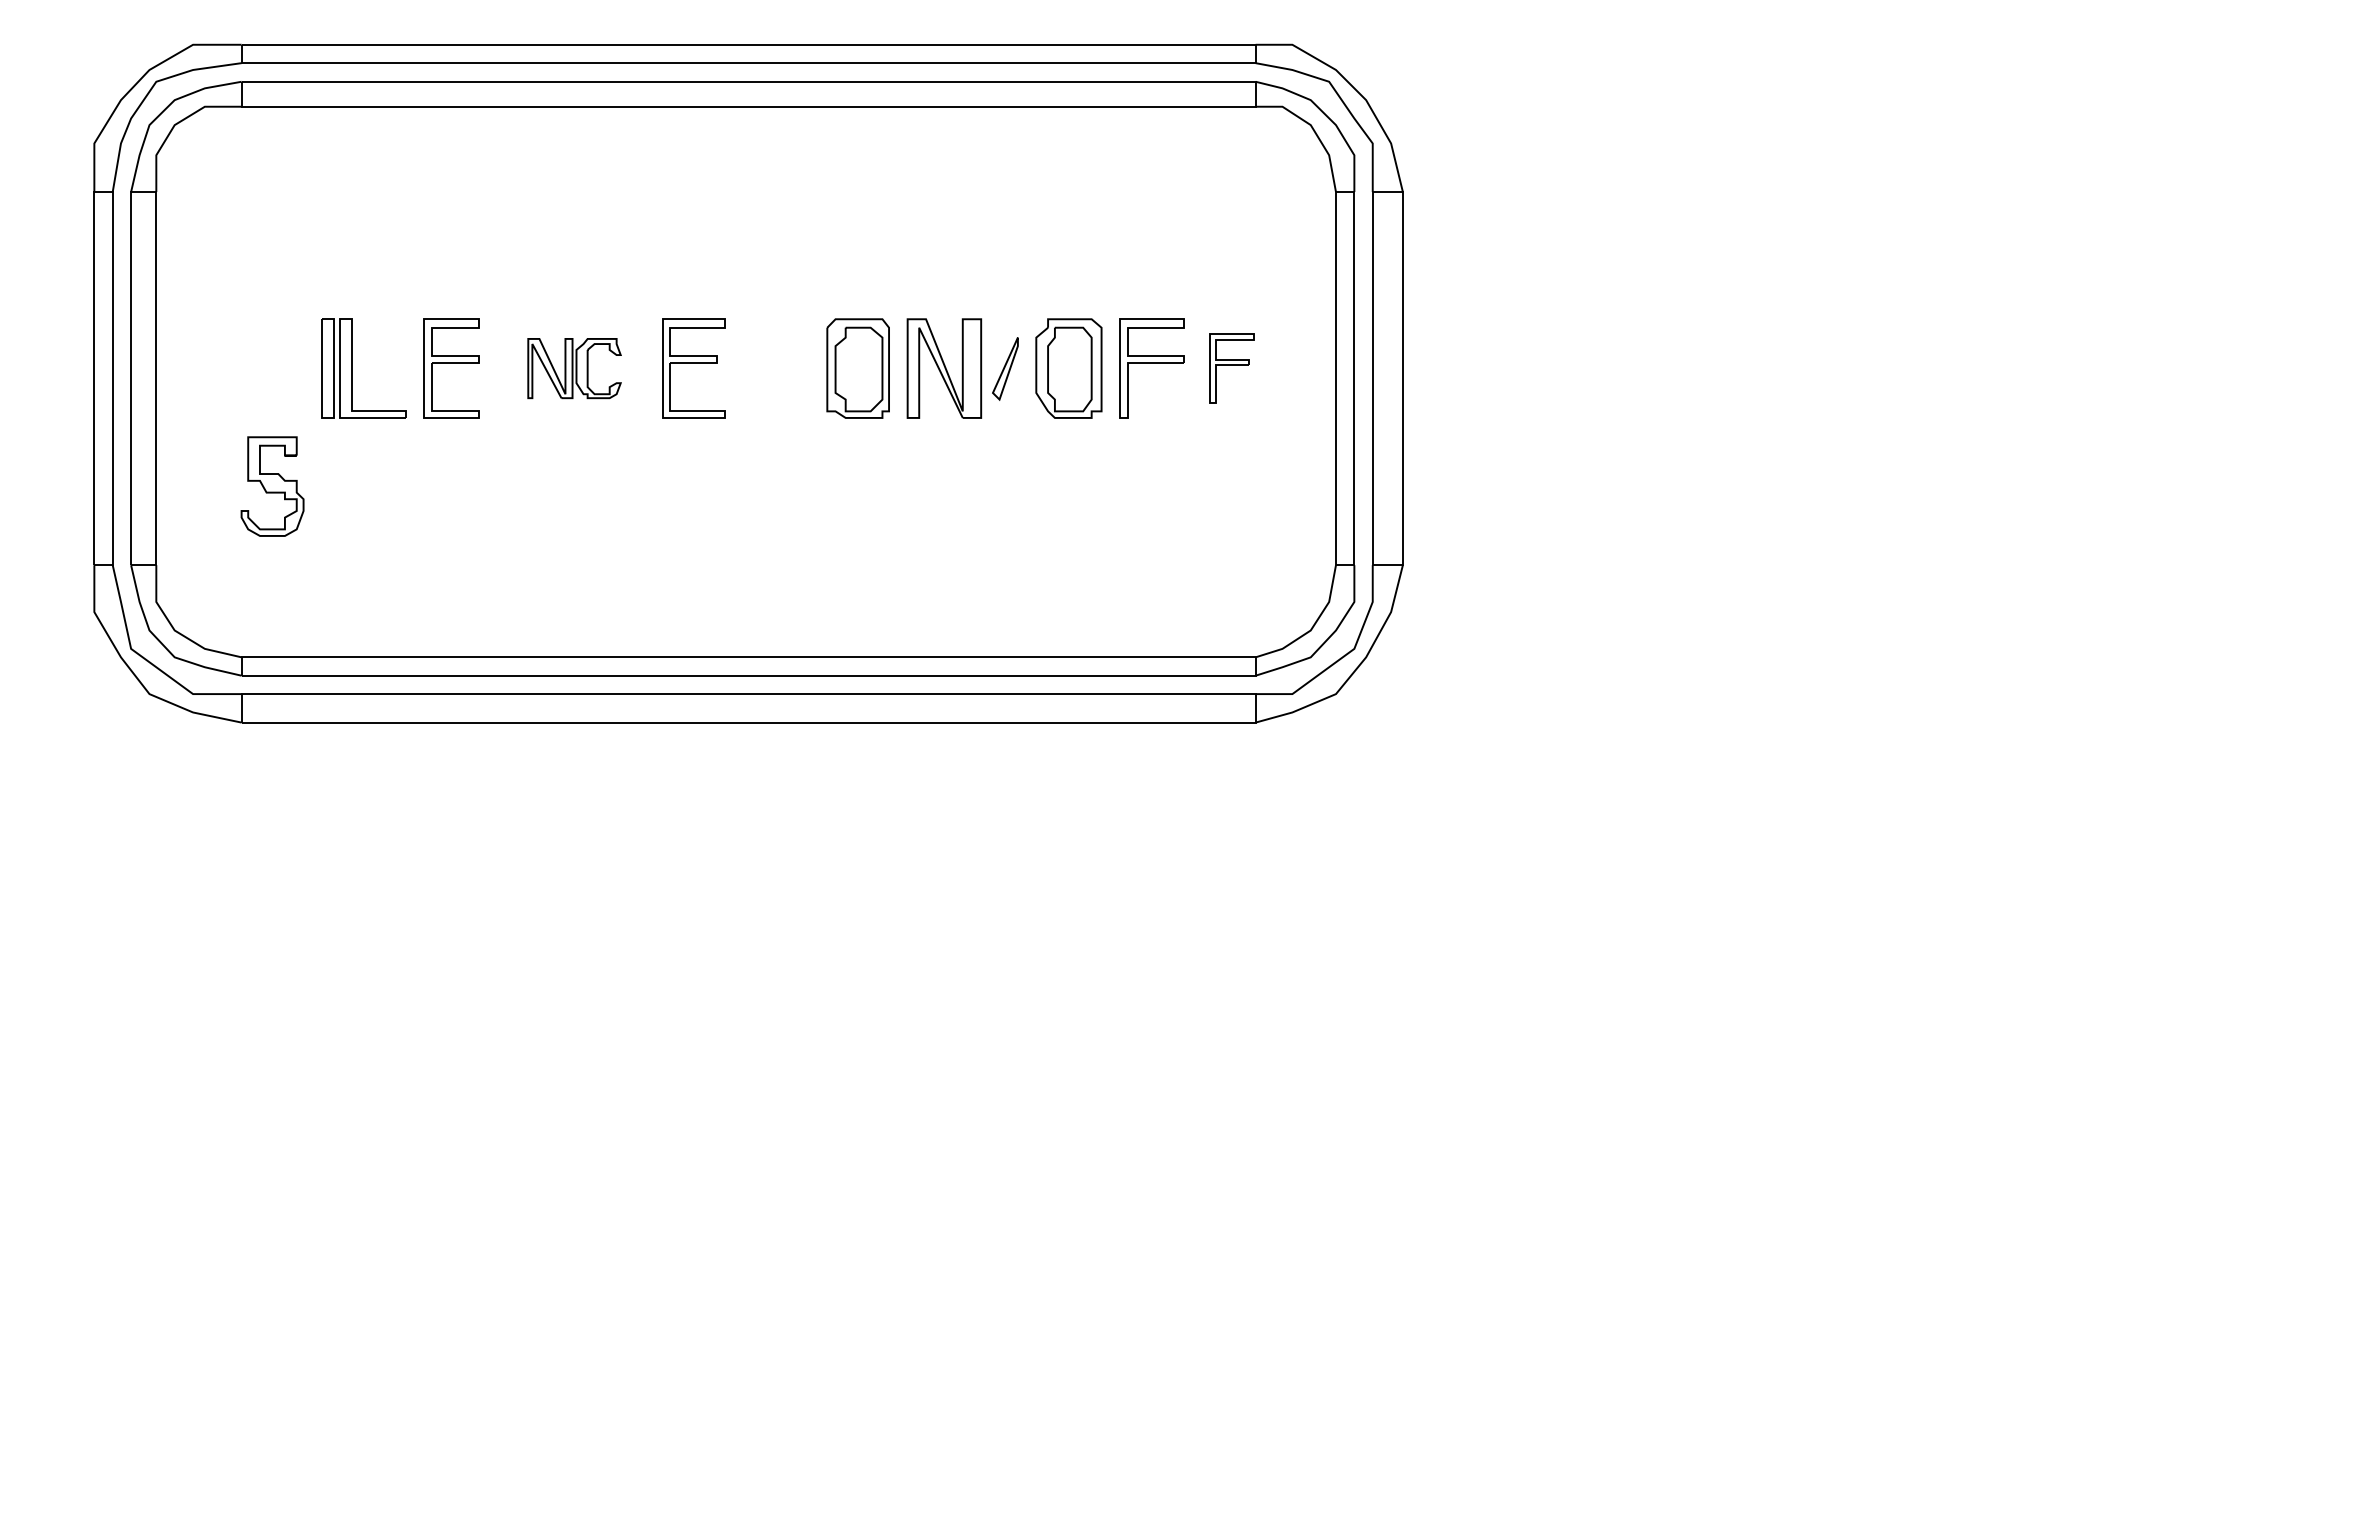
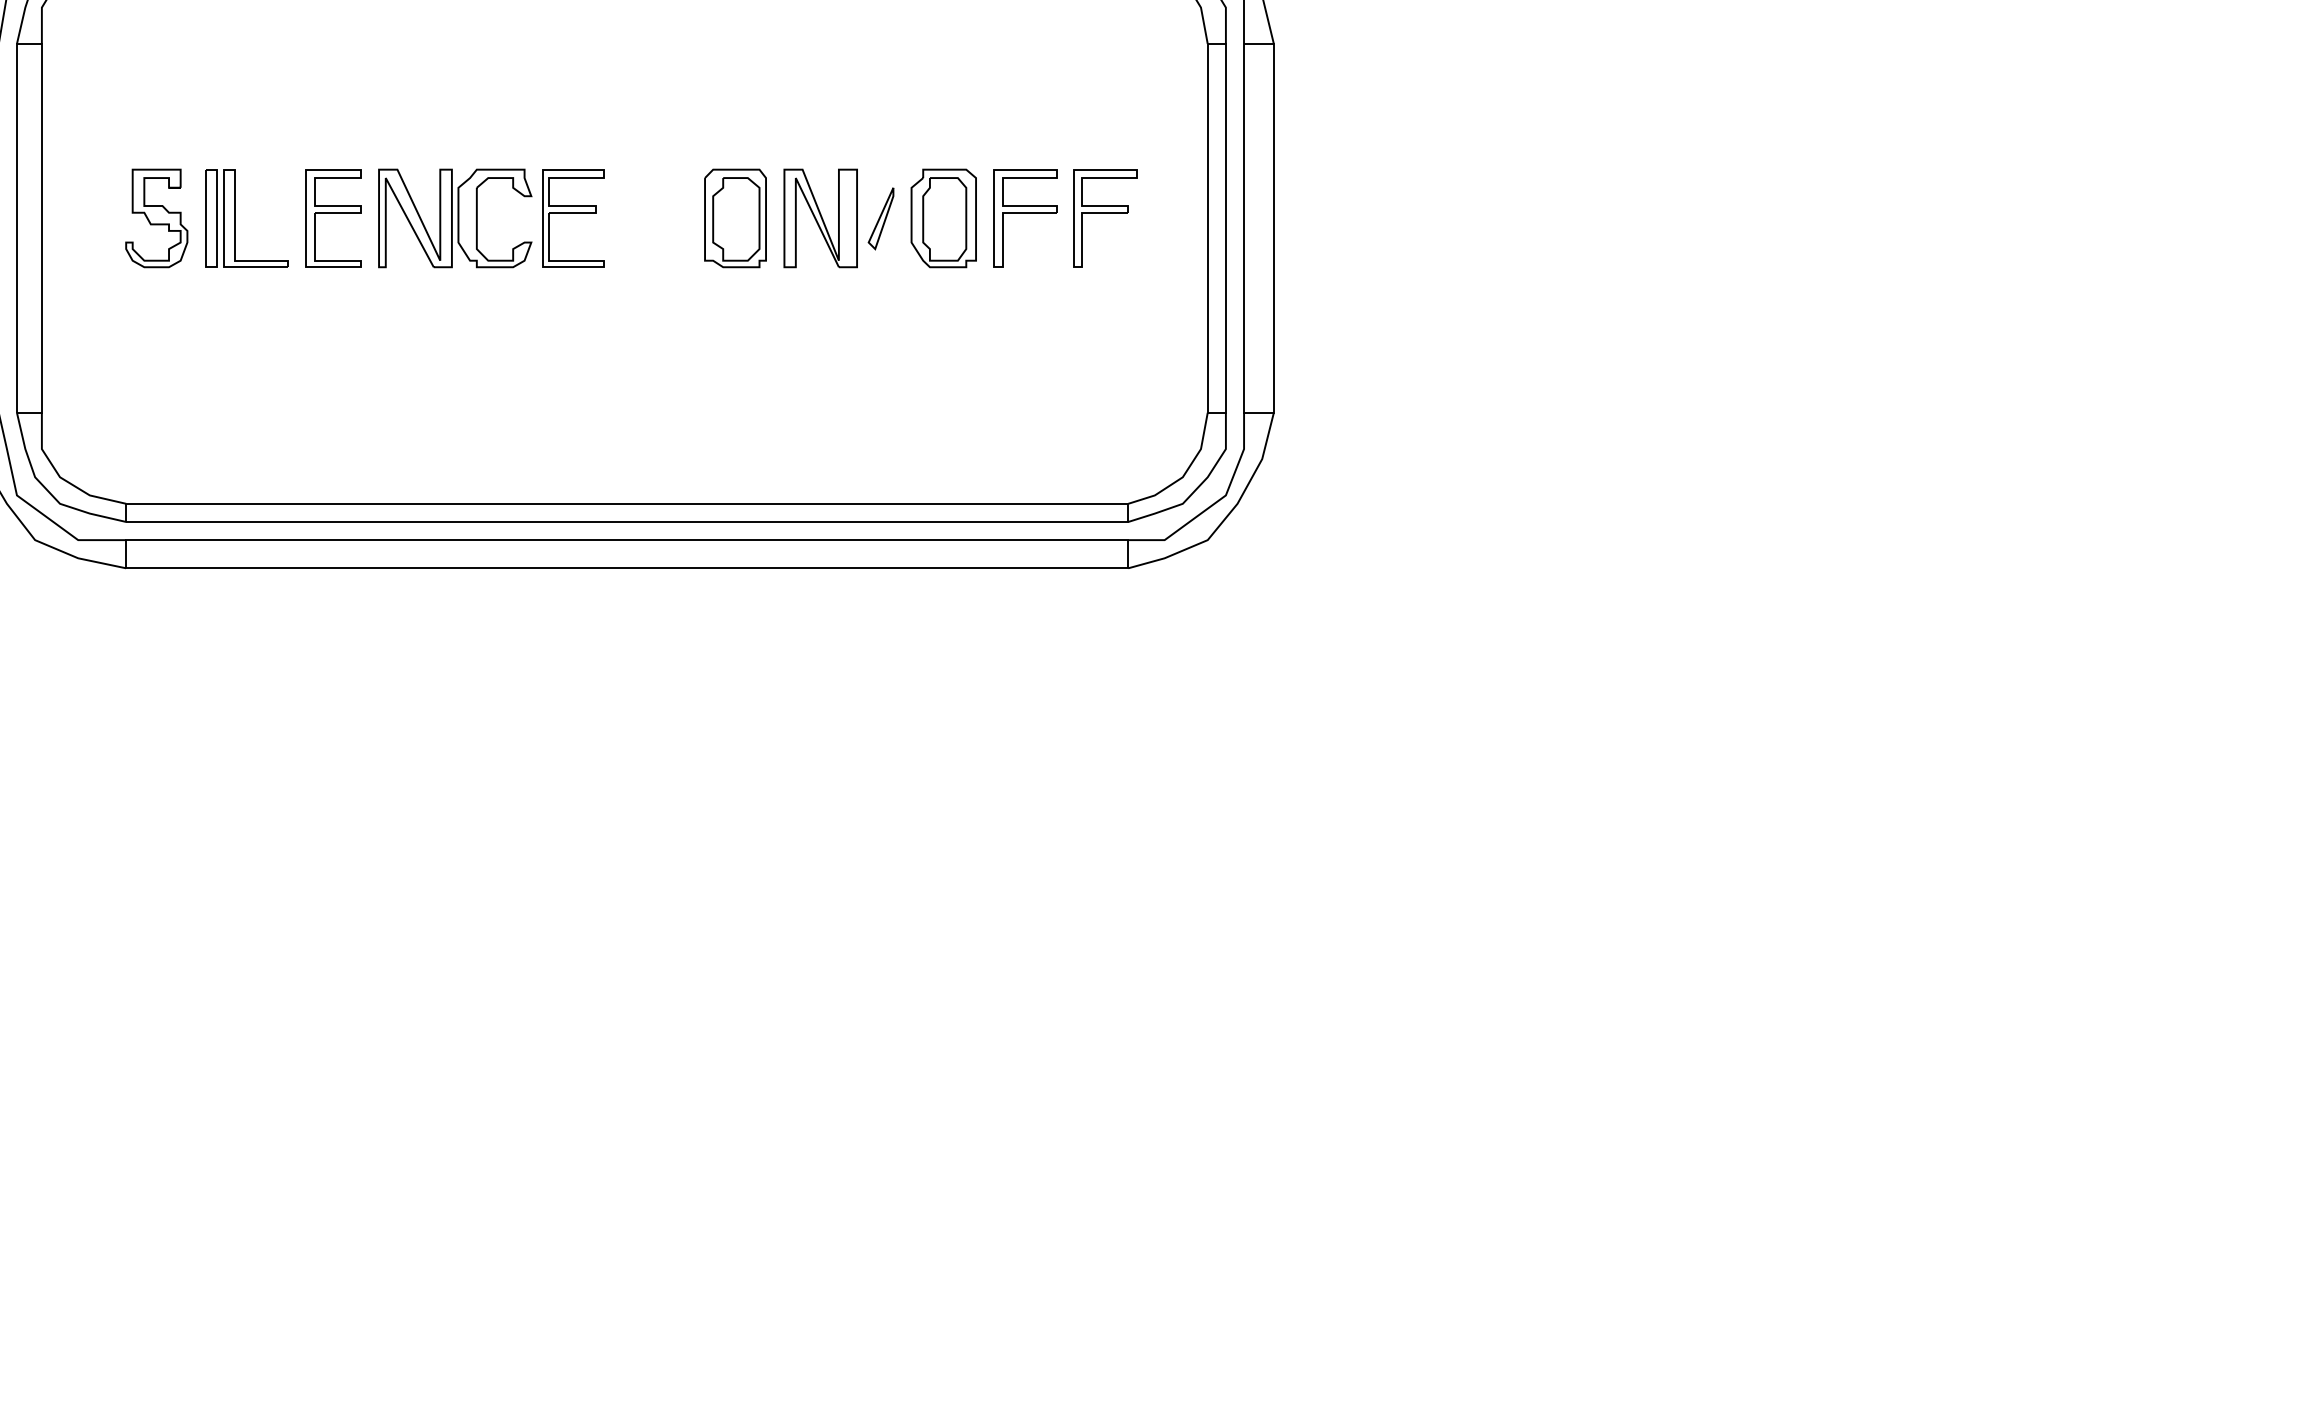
part: (574, 368) -> (455, 218), size x1.67
part: (1232, 368) -> (1105, 218), size x1.43
part: (272, 486) -> (156, 218), moved

